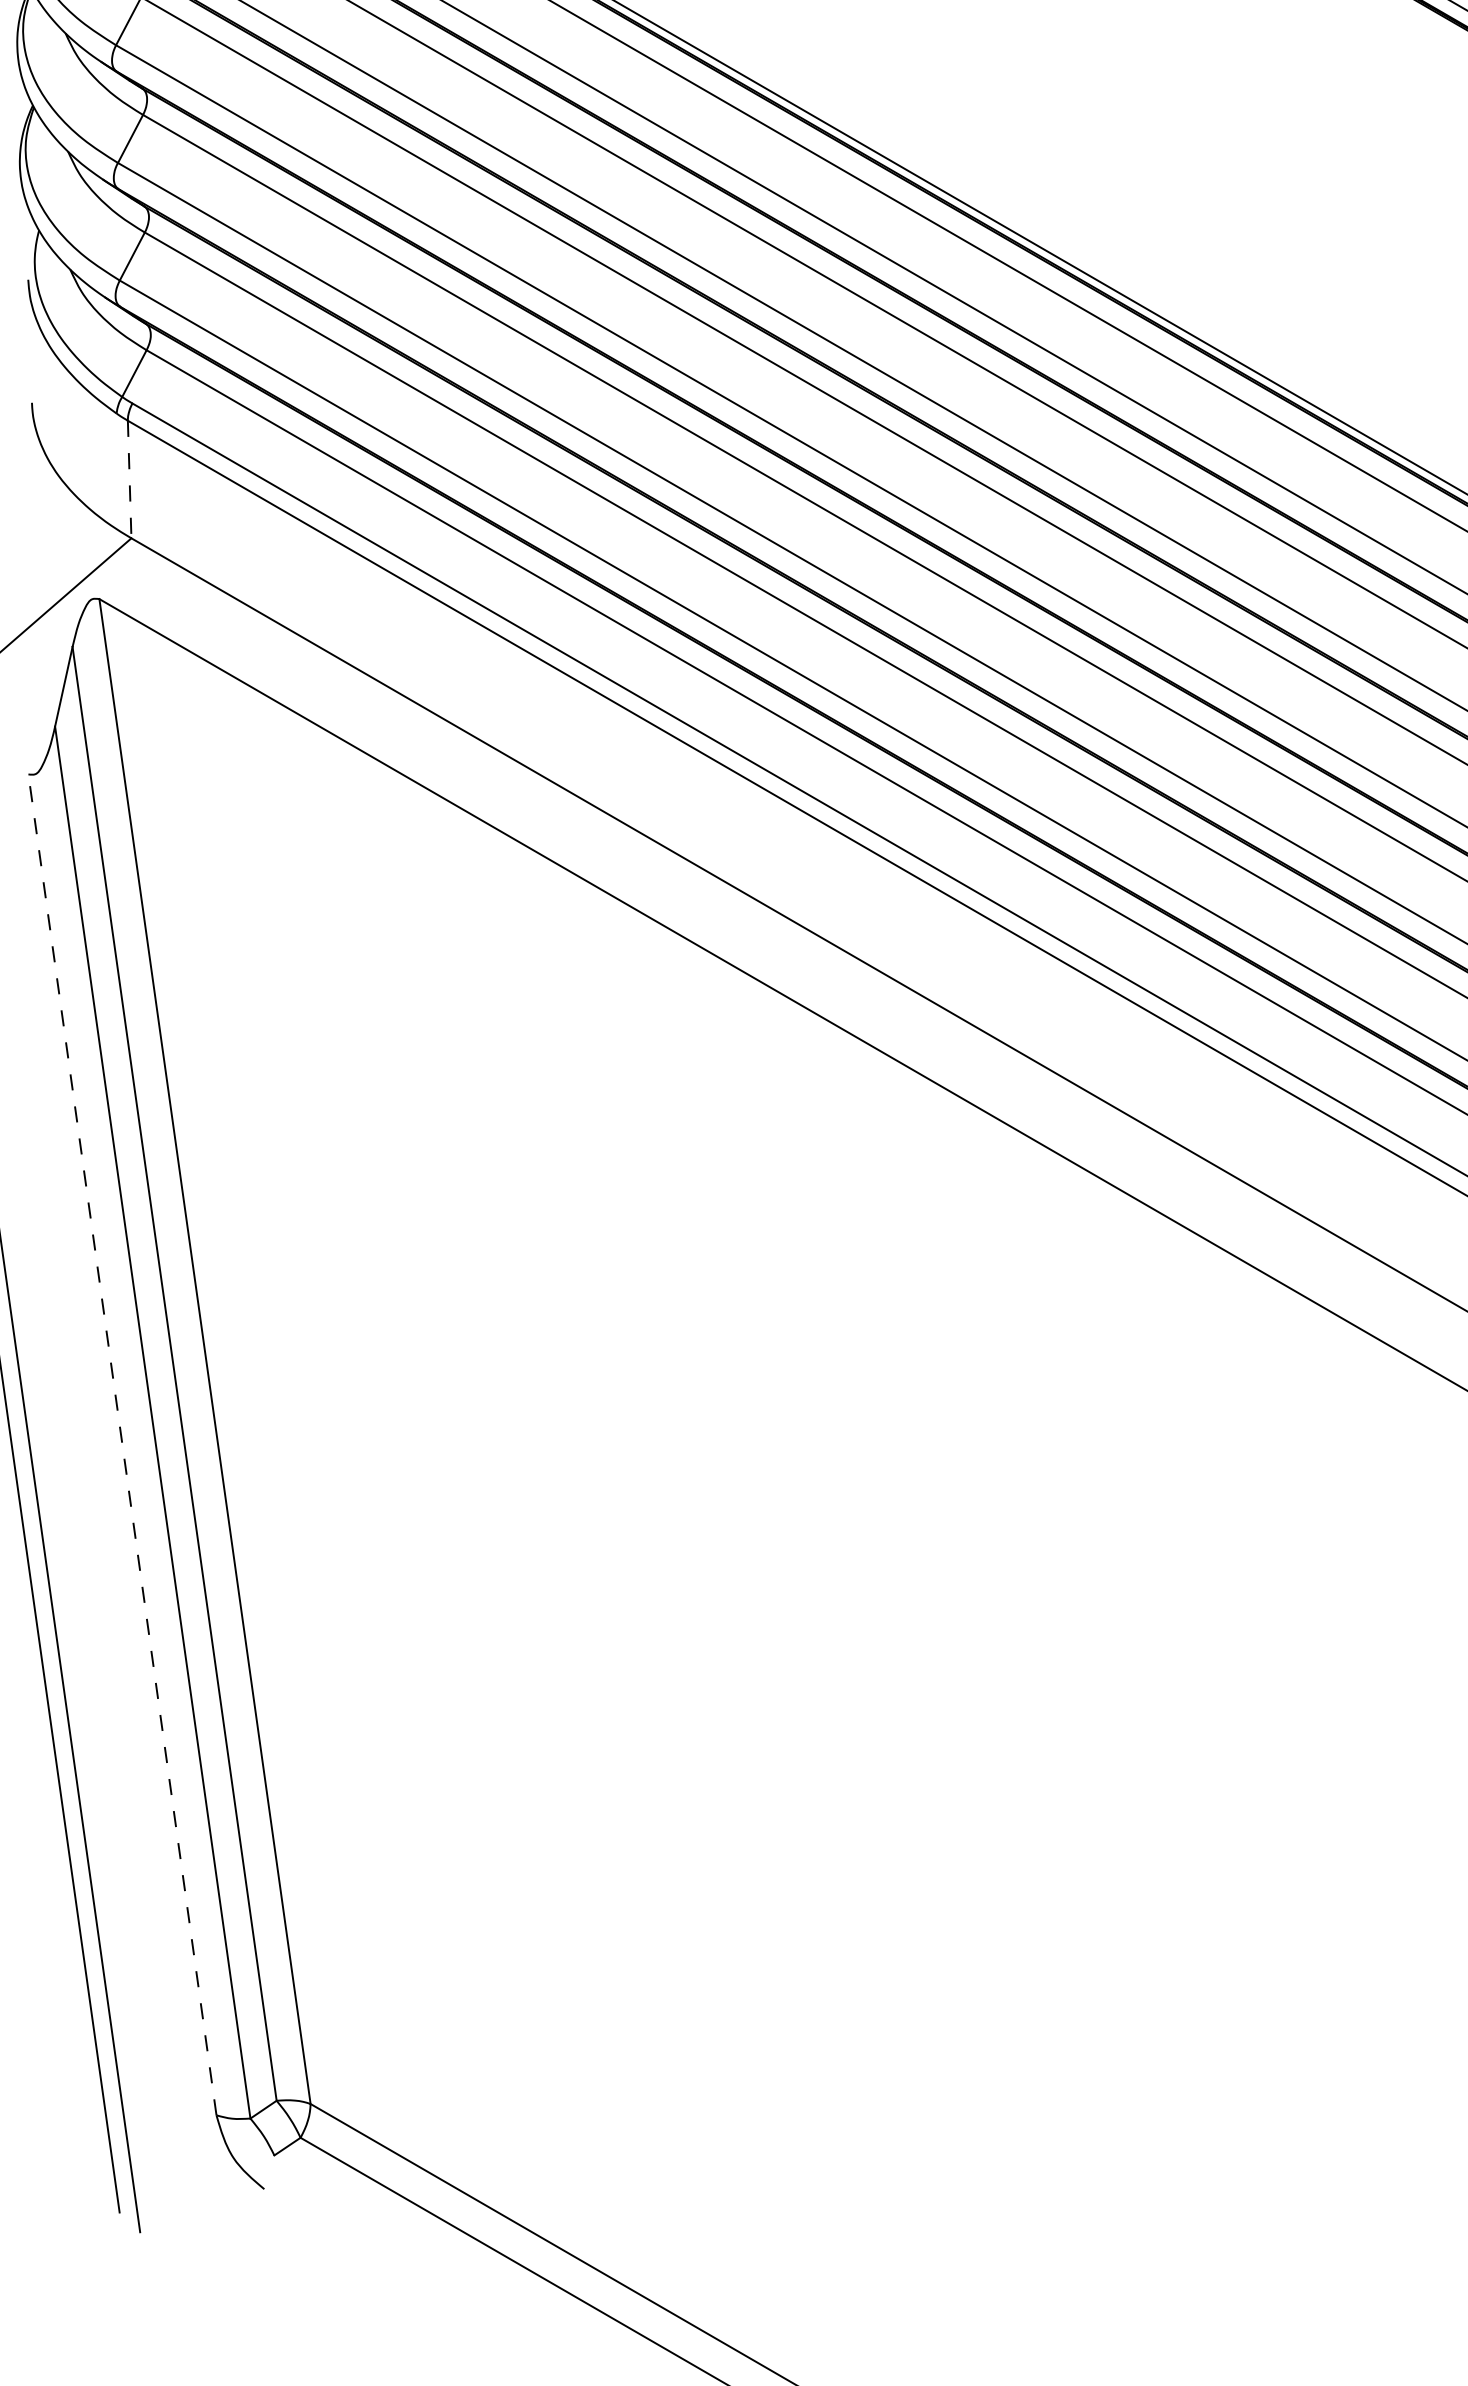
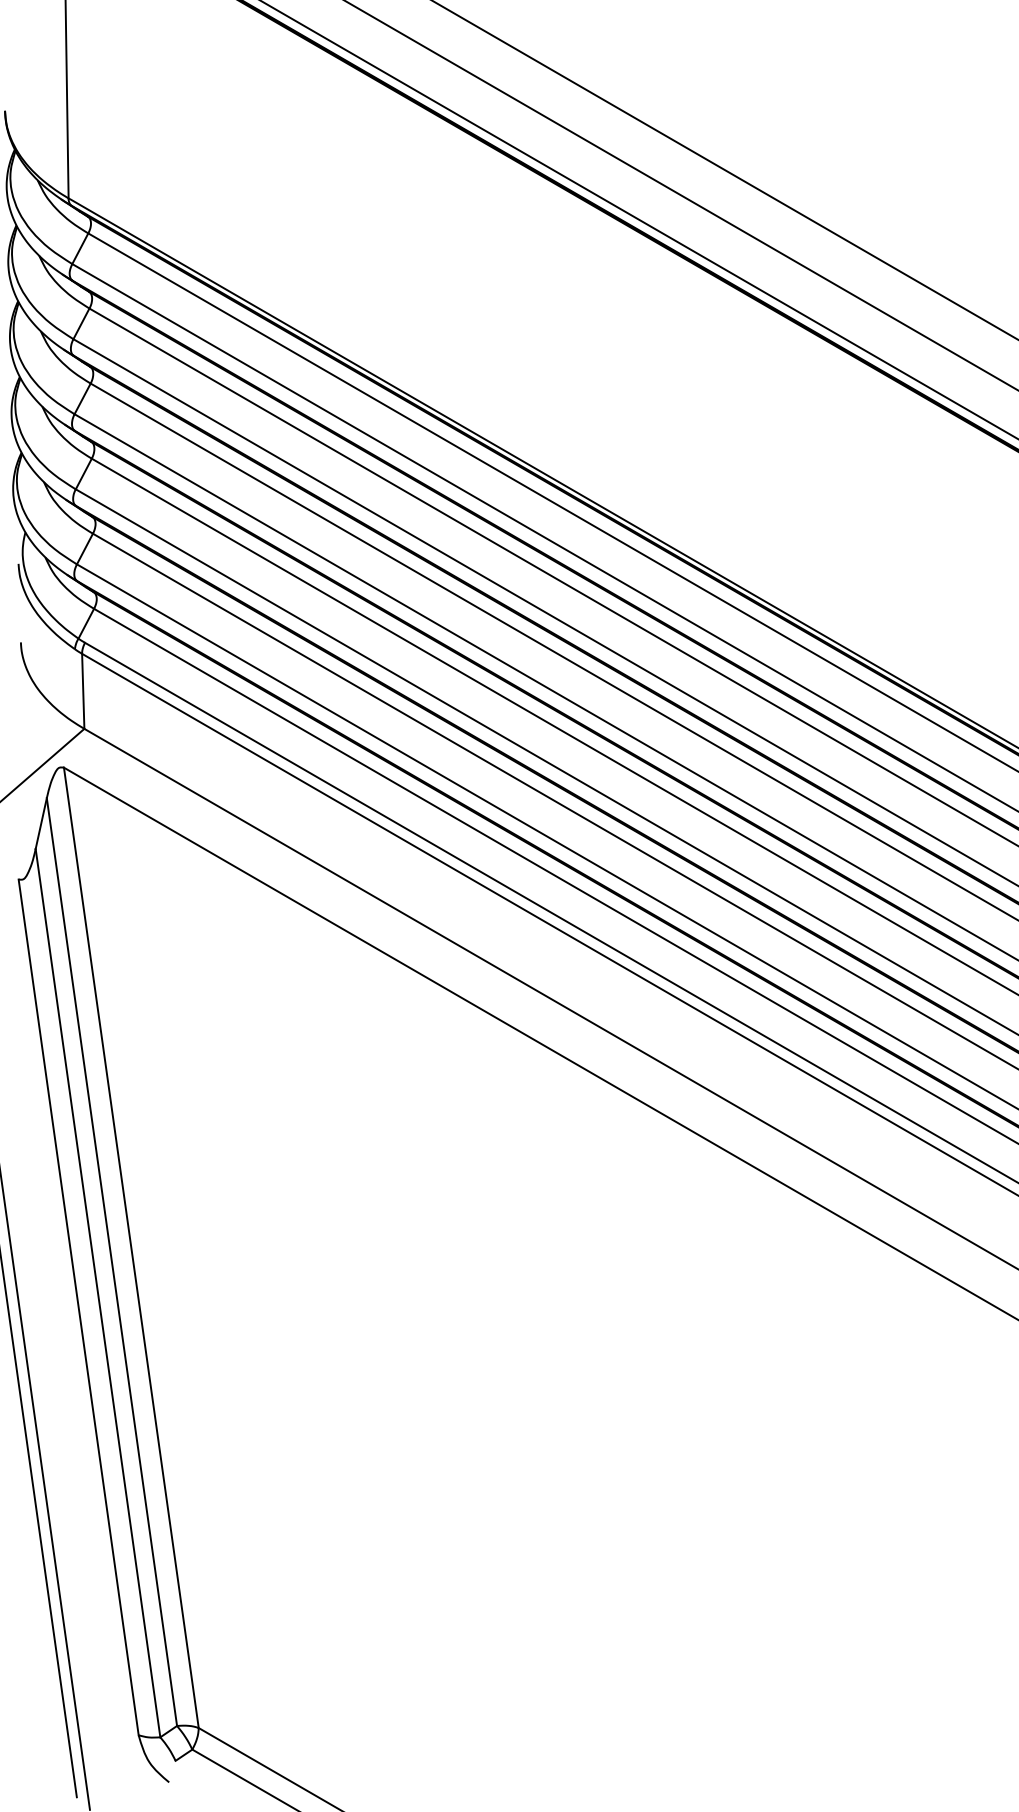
line: (130, 479) -> (83, 691), dashed -> solid
line: (122, 1443) -> (78, 1306), dashed -> solid

